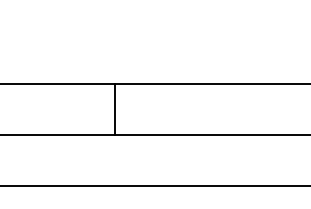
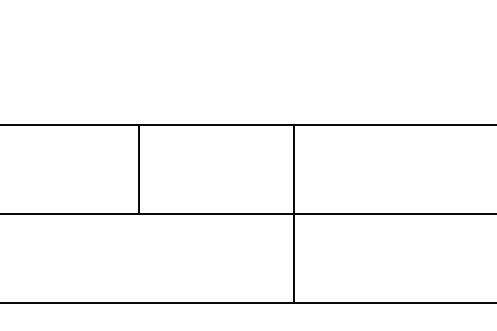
line: (115, 109) -> (139, 169), moved
line: (215, 135) -> (294, 214), added

